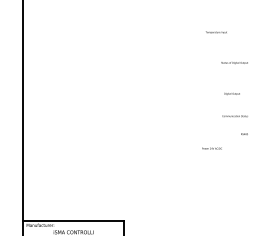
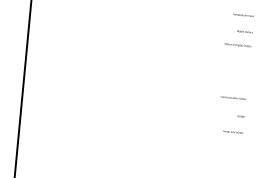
text: (216, 32) -> (243, 15), moved
text: (231, 93) -> (244, 31), moved
text: (211, 148) -> (232, 132), moved

